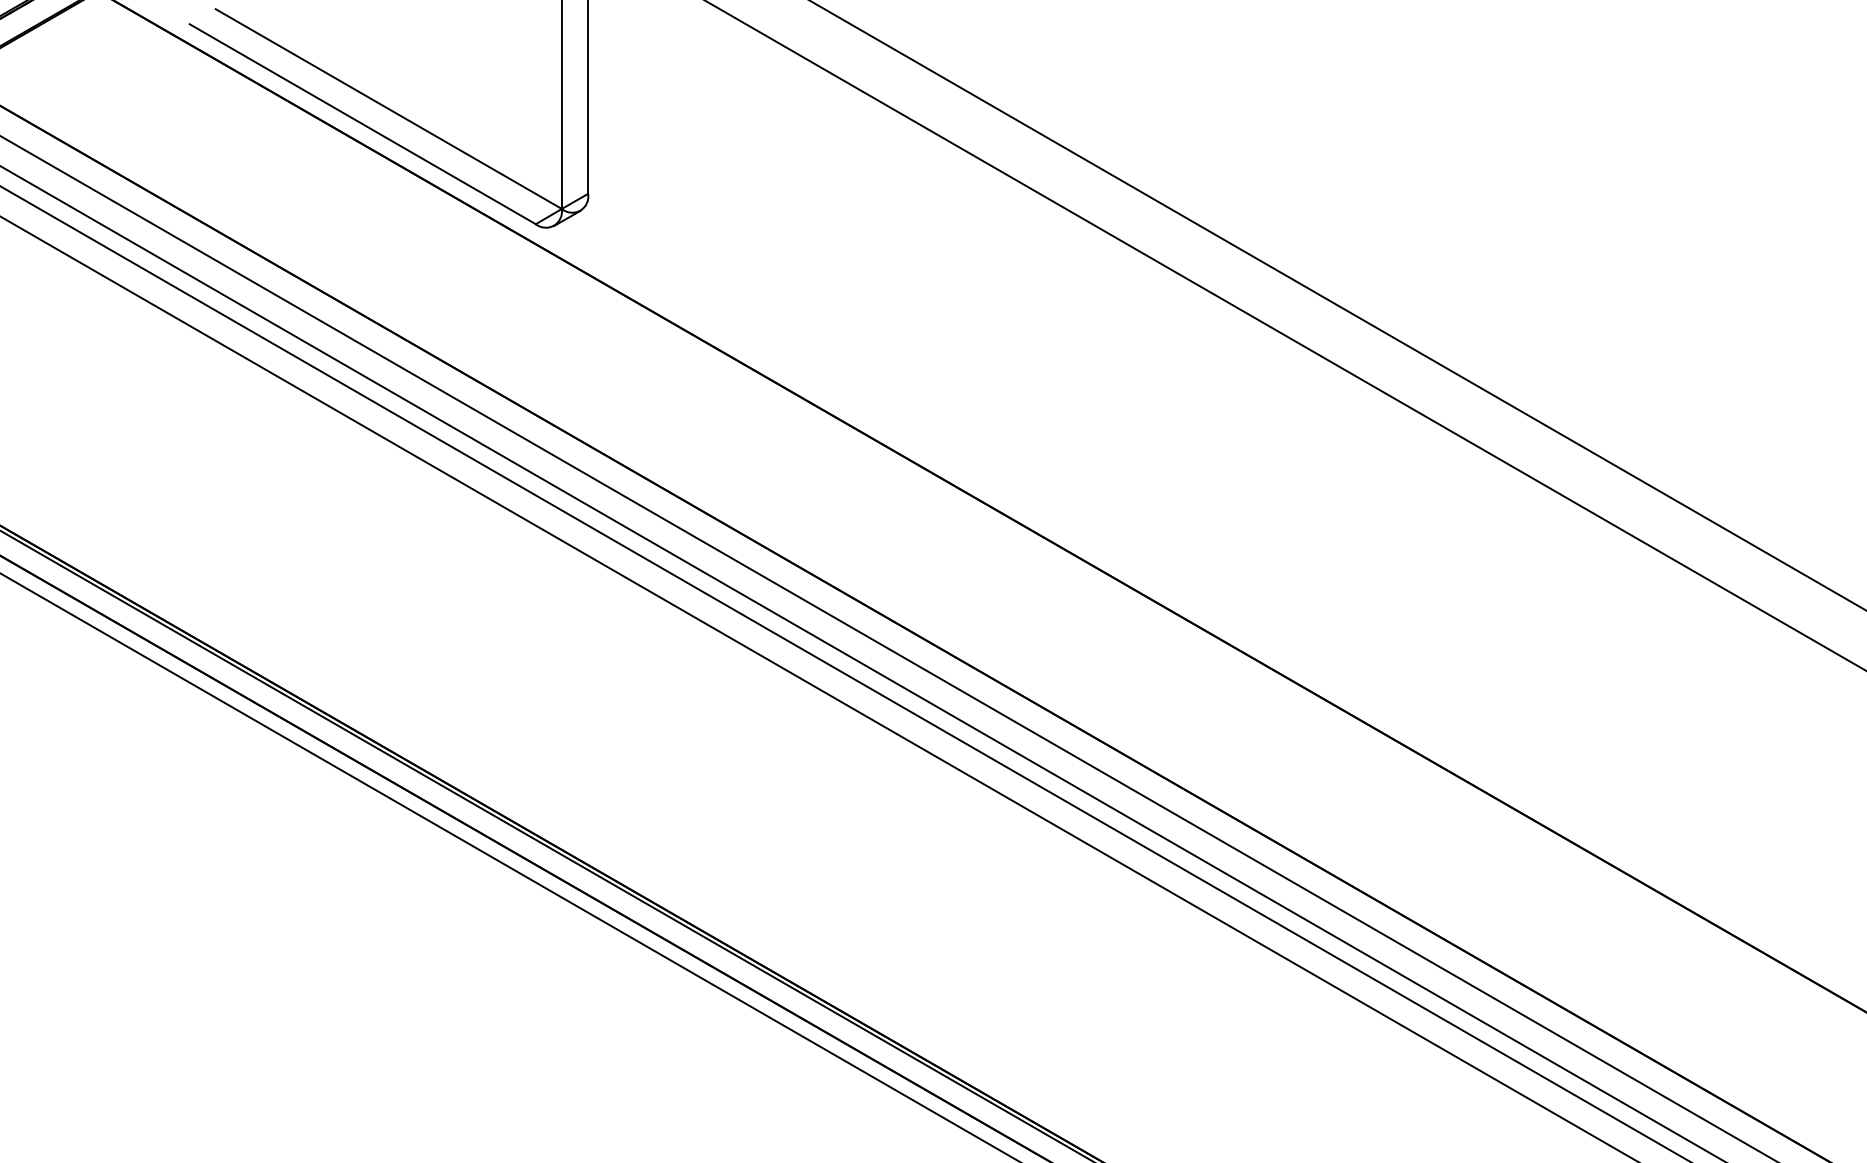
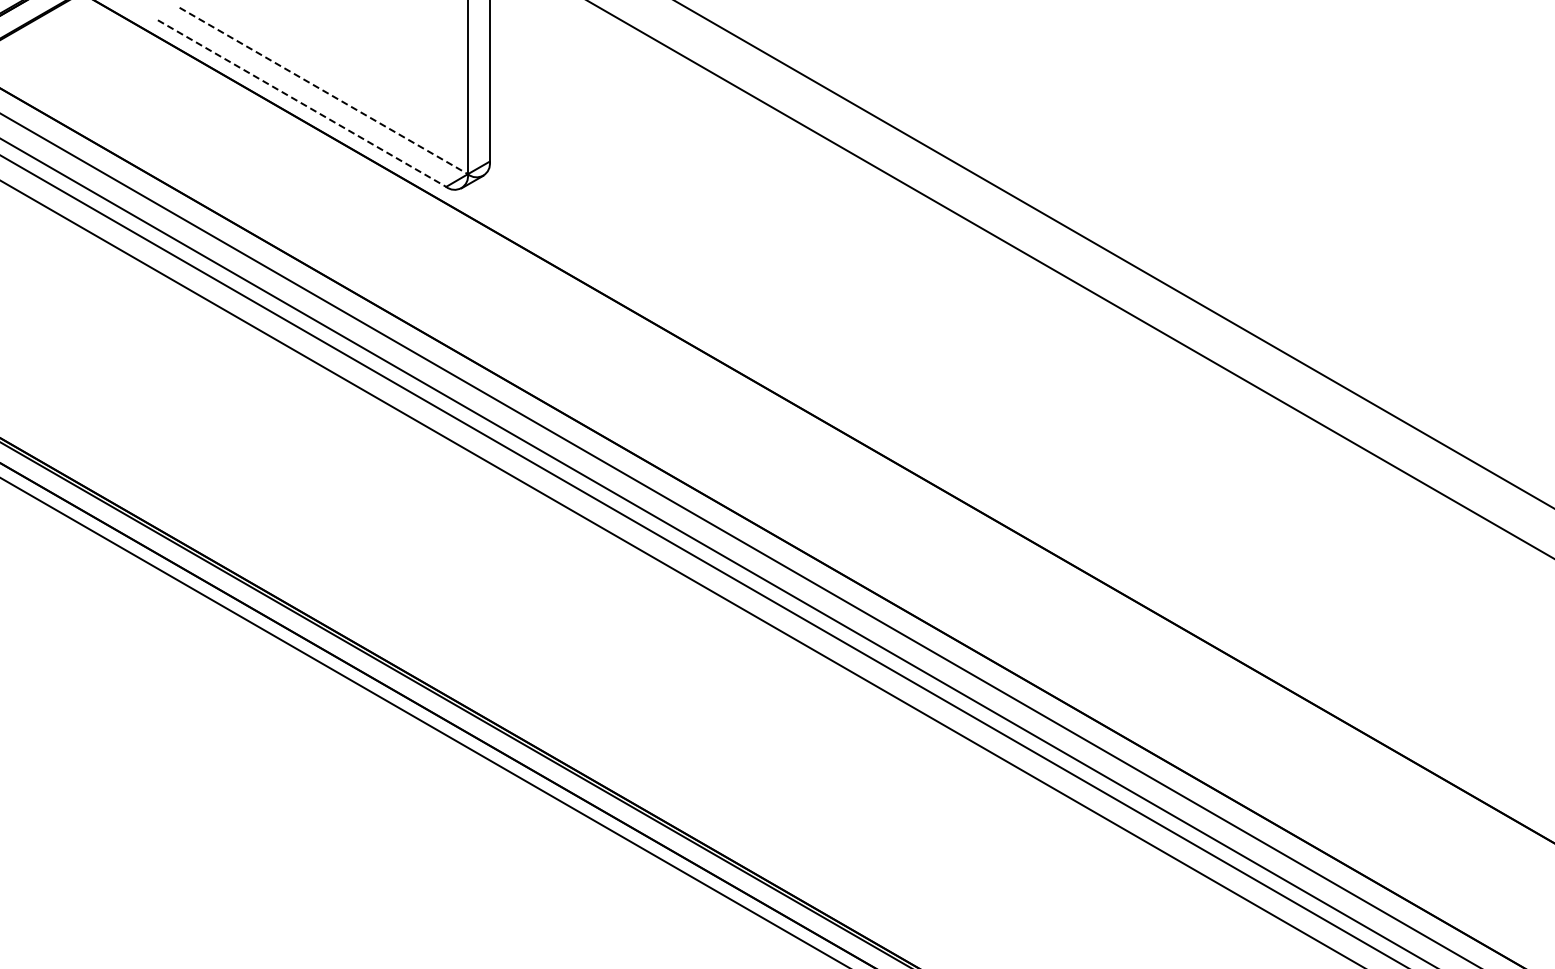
line: (389, 109) -> (324, 91), solid -> dashed
line: (363, 124) -> (302, 103), solid -> dashed

